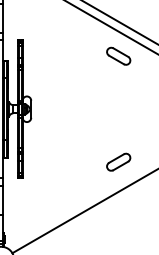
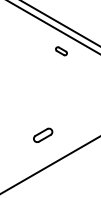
part: (118, 55) -> (61, 50), size x0.6
part: (118, 161) -> (42, 134), moved

